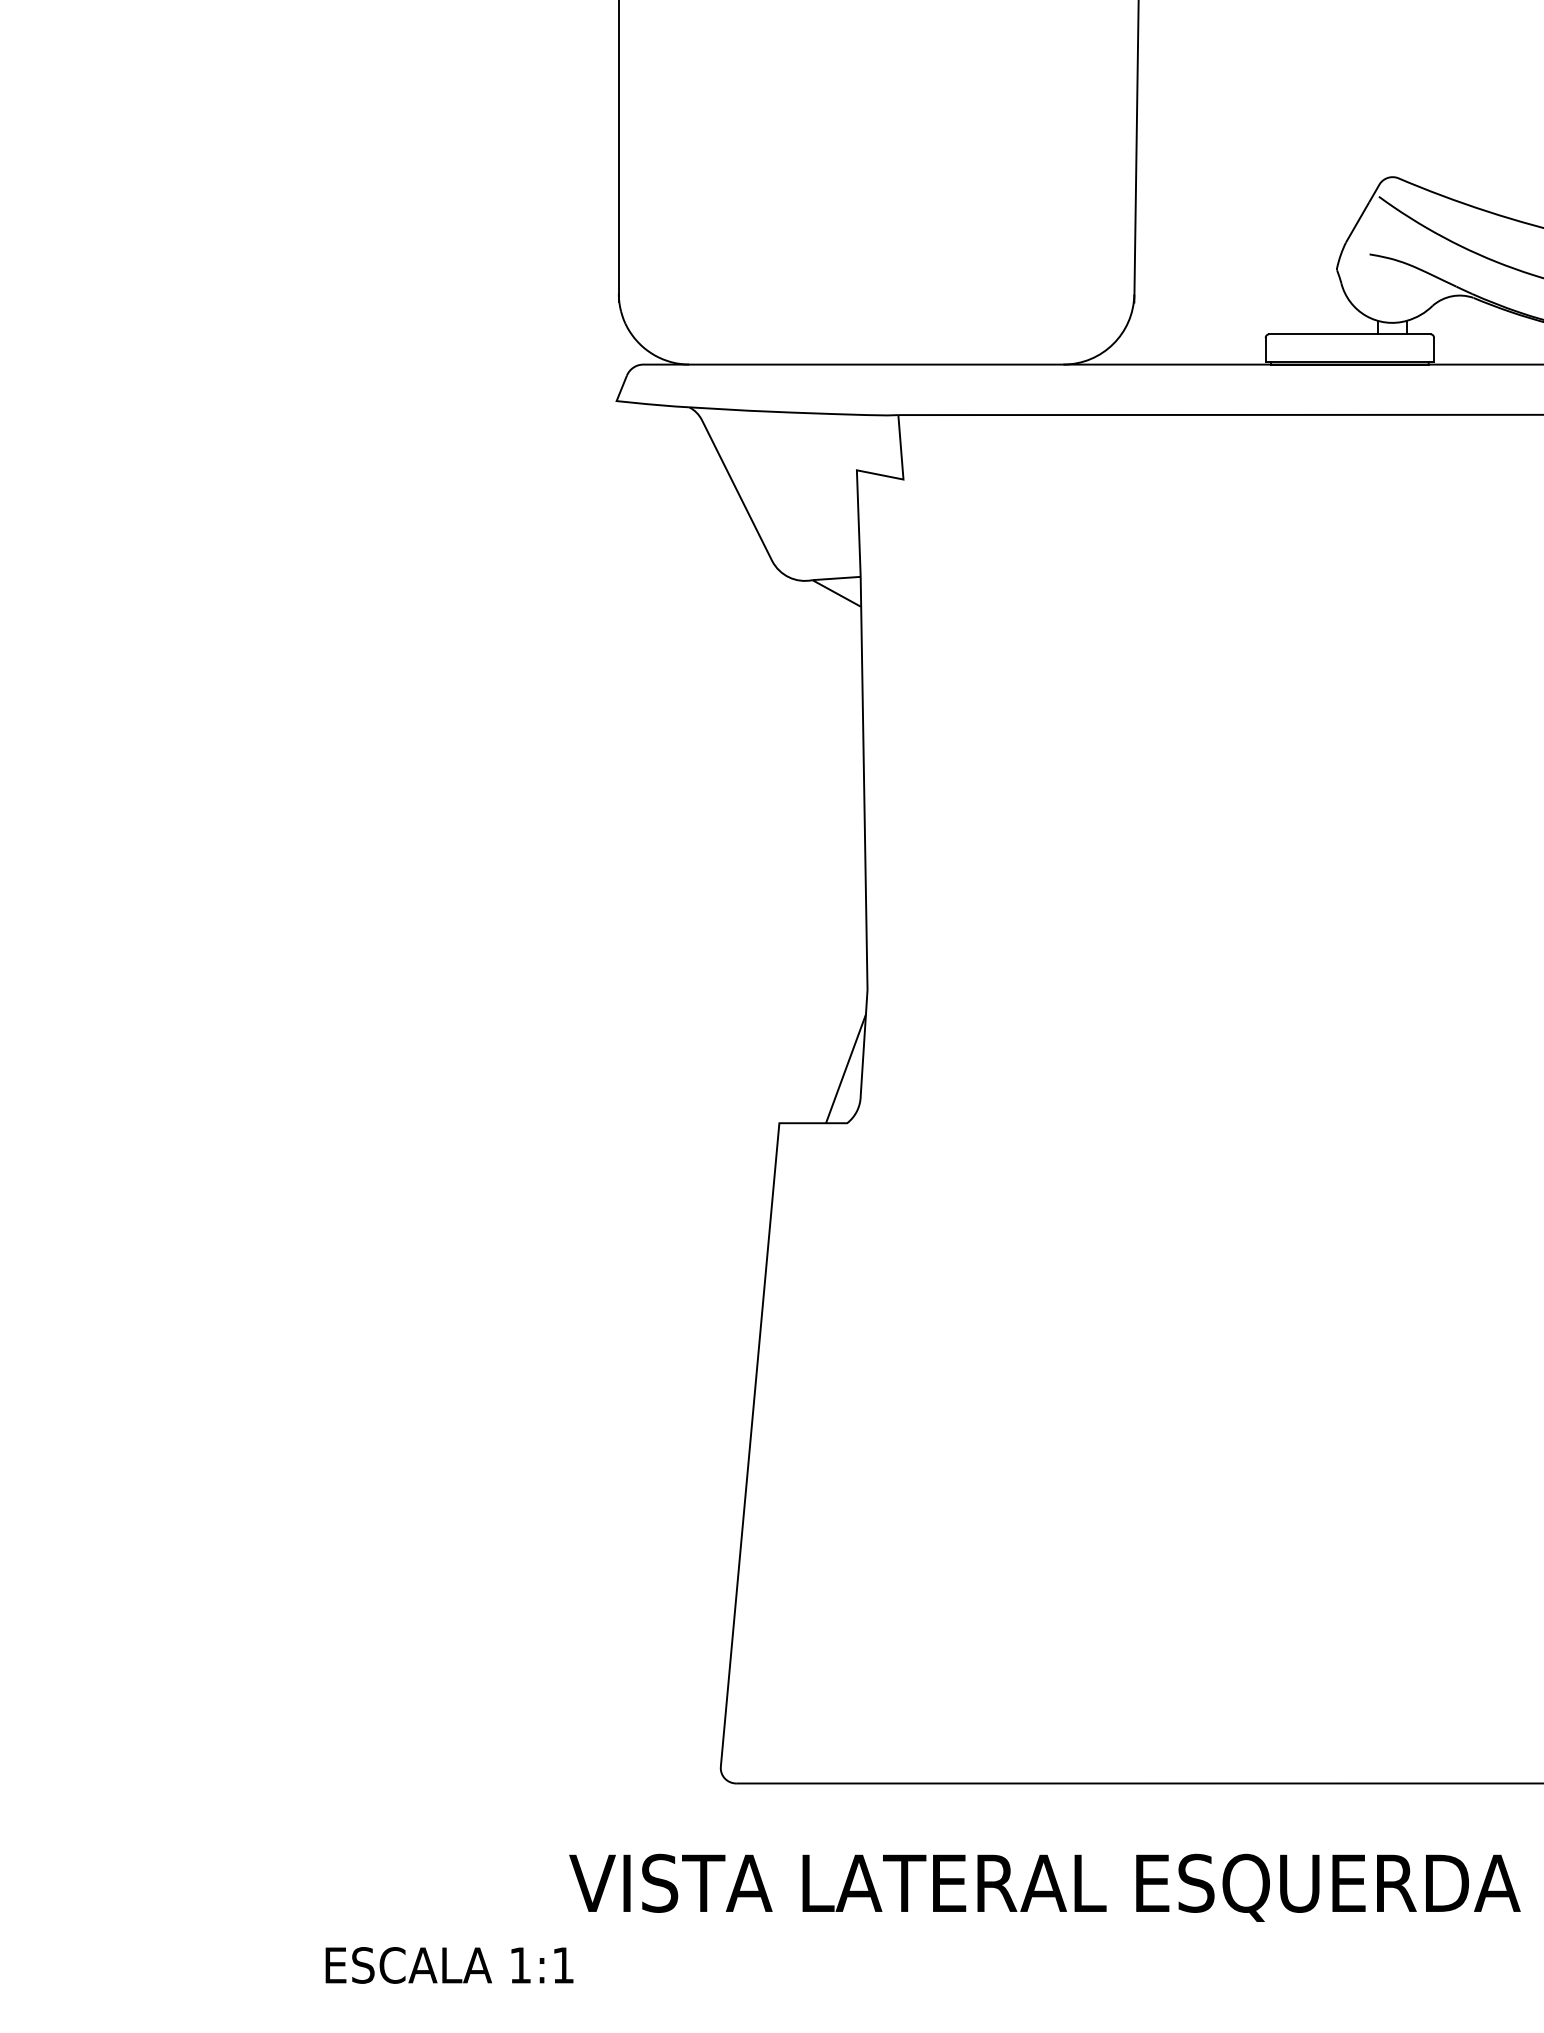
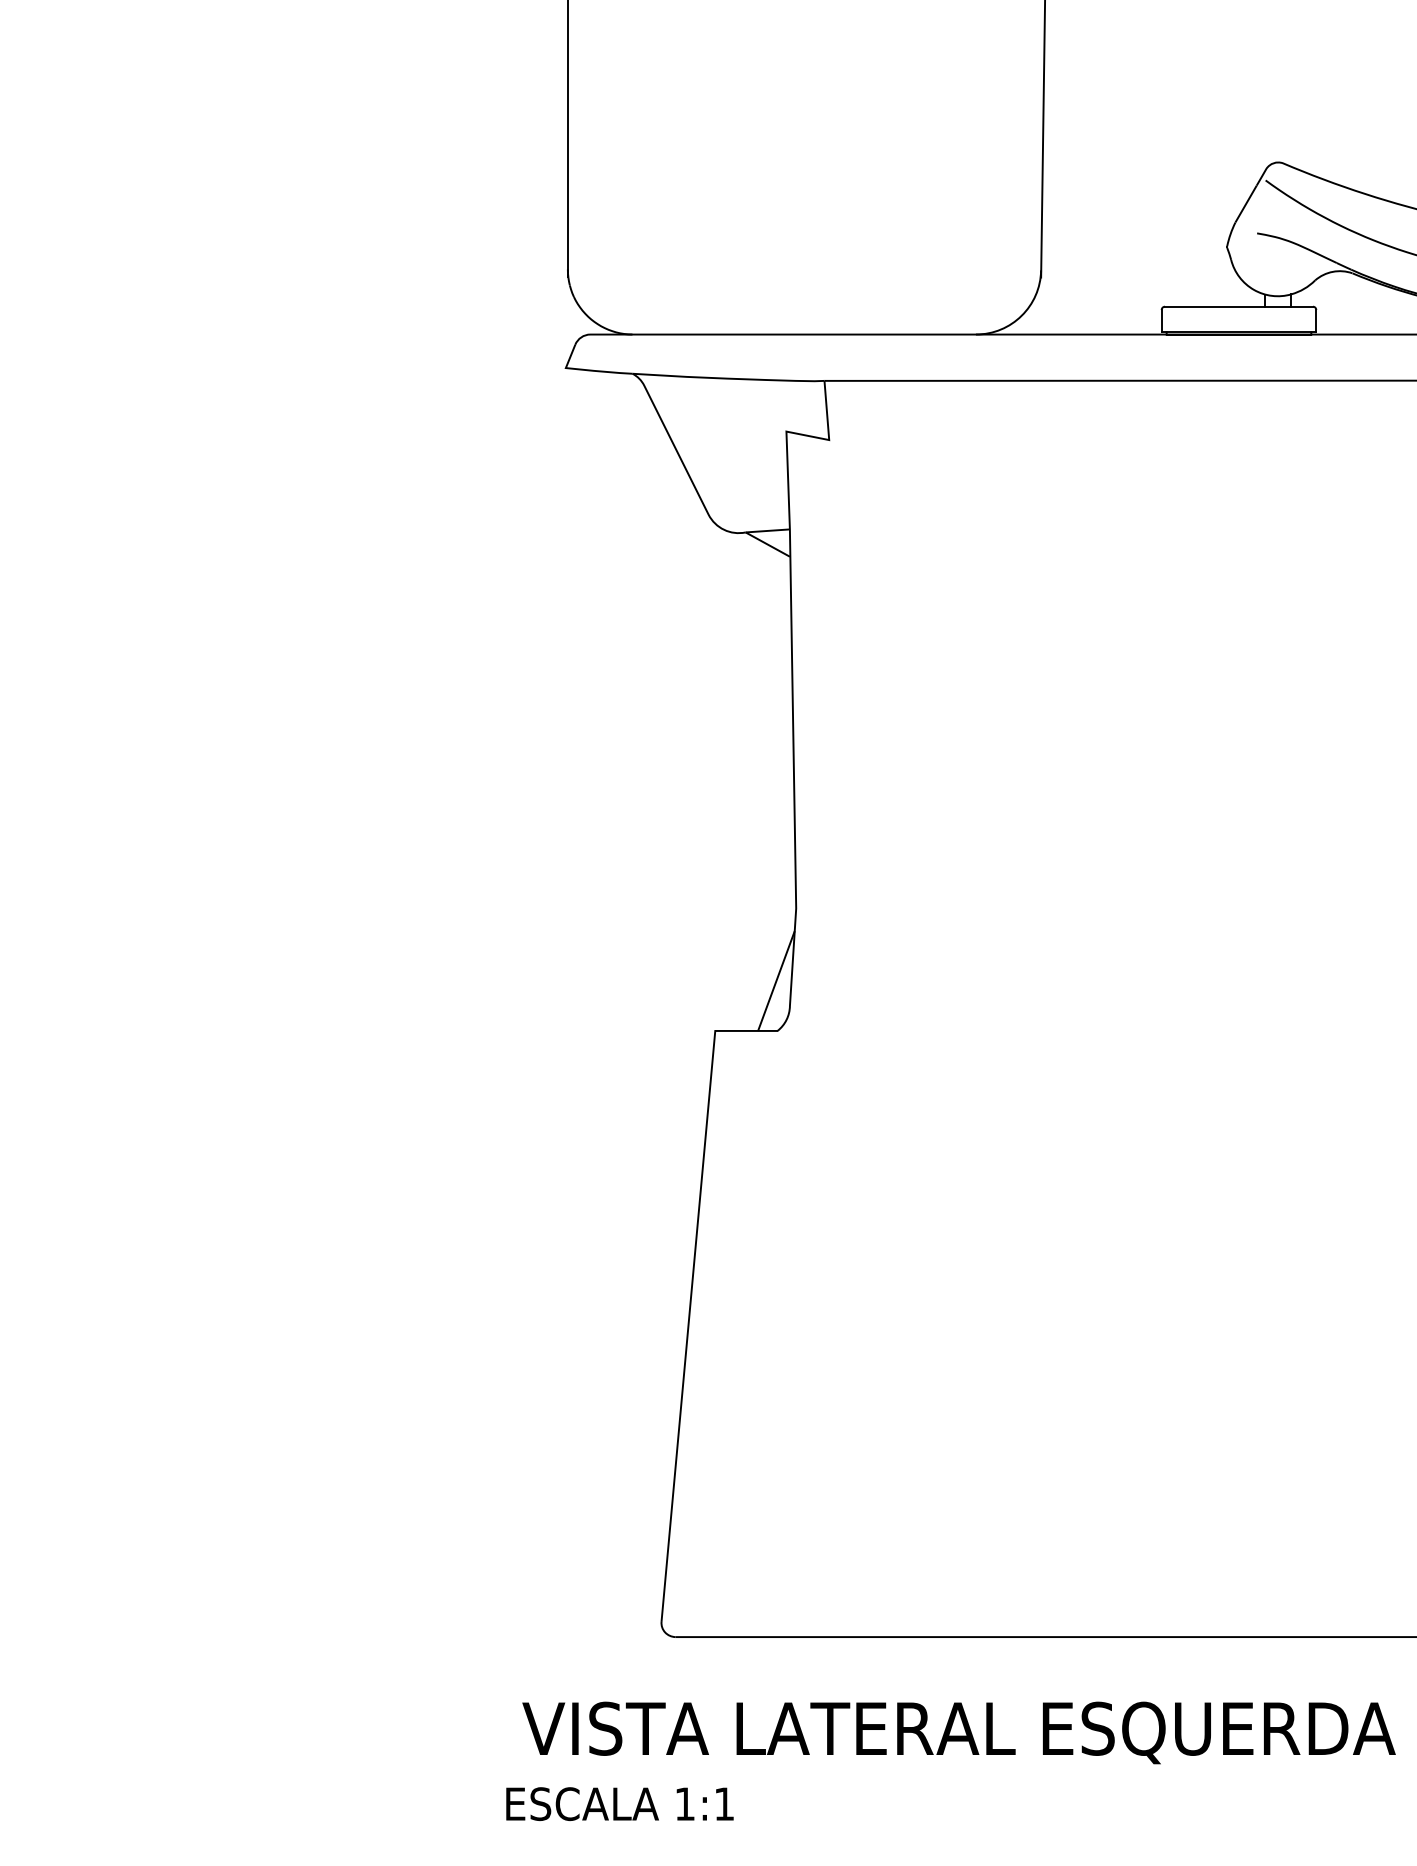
text: (449, 1965) -> (619, 1804), moved

